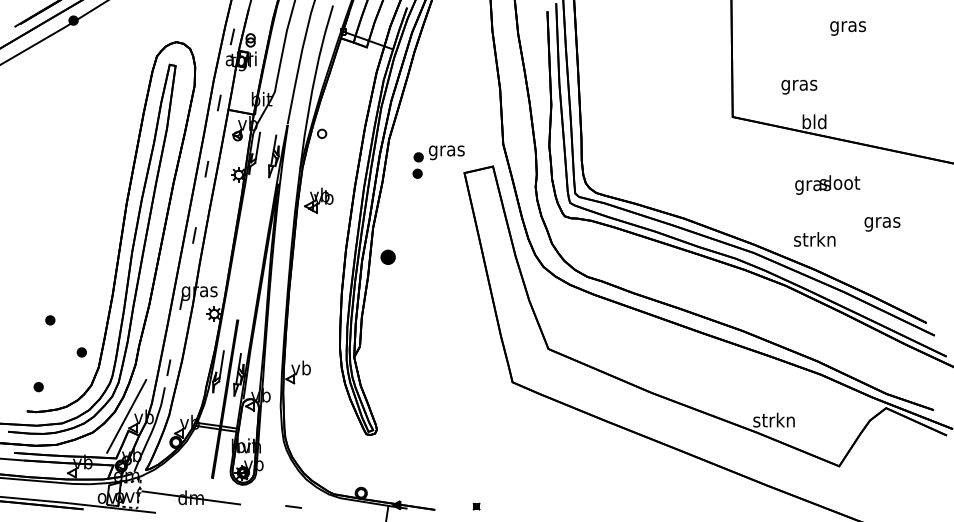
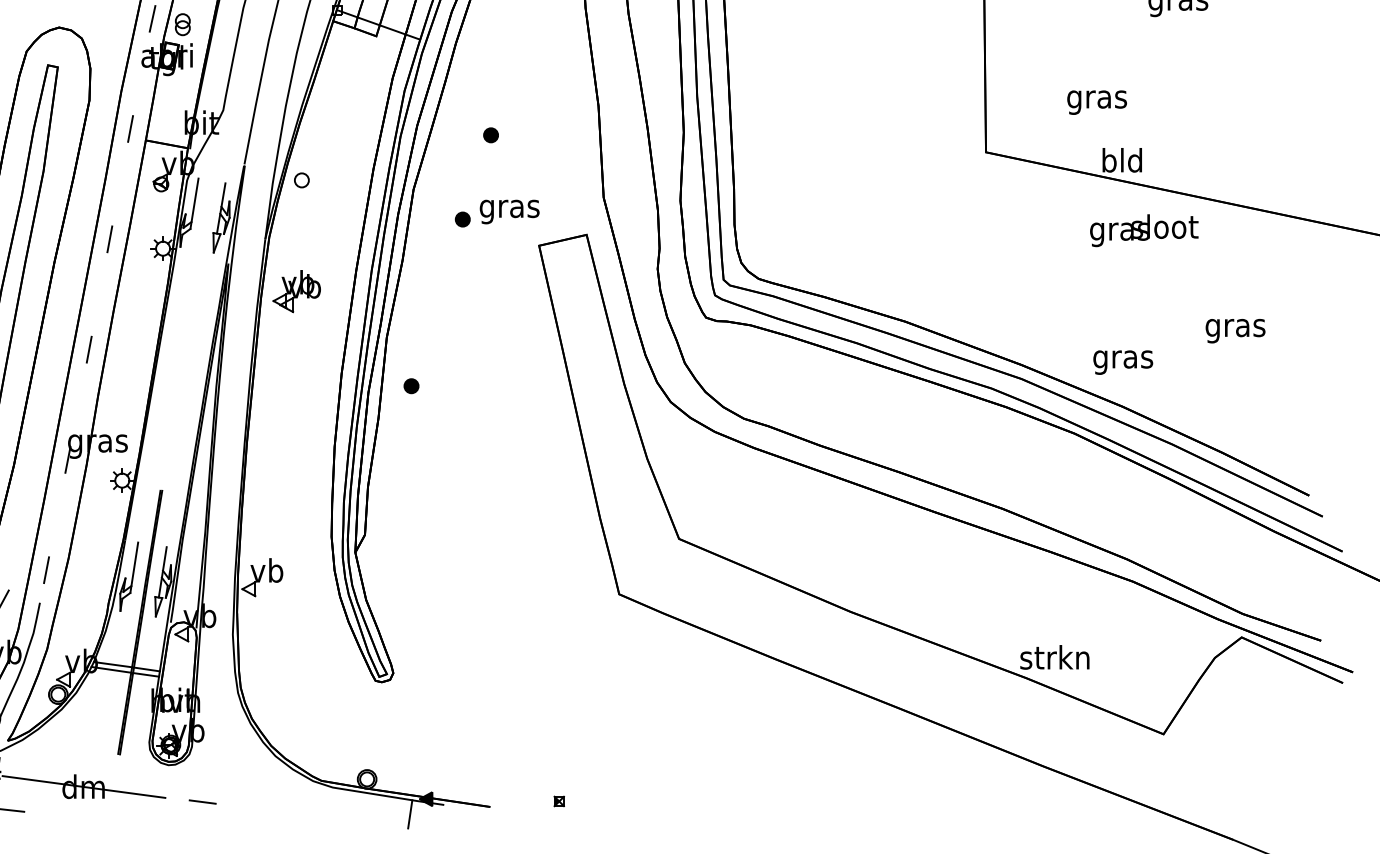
part: (417, 173) -> (490, 134), moved
text: (827, 184) -> (1143, 229), moved
text: (814, 241) -> (1122, 359), strkn -> gras
part: (387, 257) -> (410, 386), size x0.62
line: (293, 506) -> (202, 801), moved

